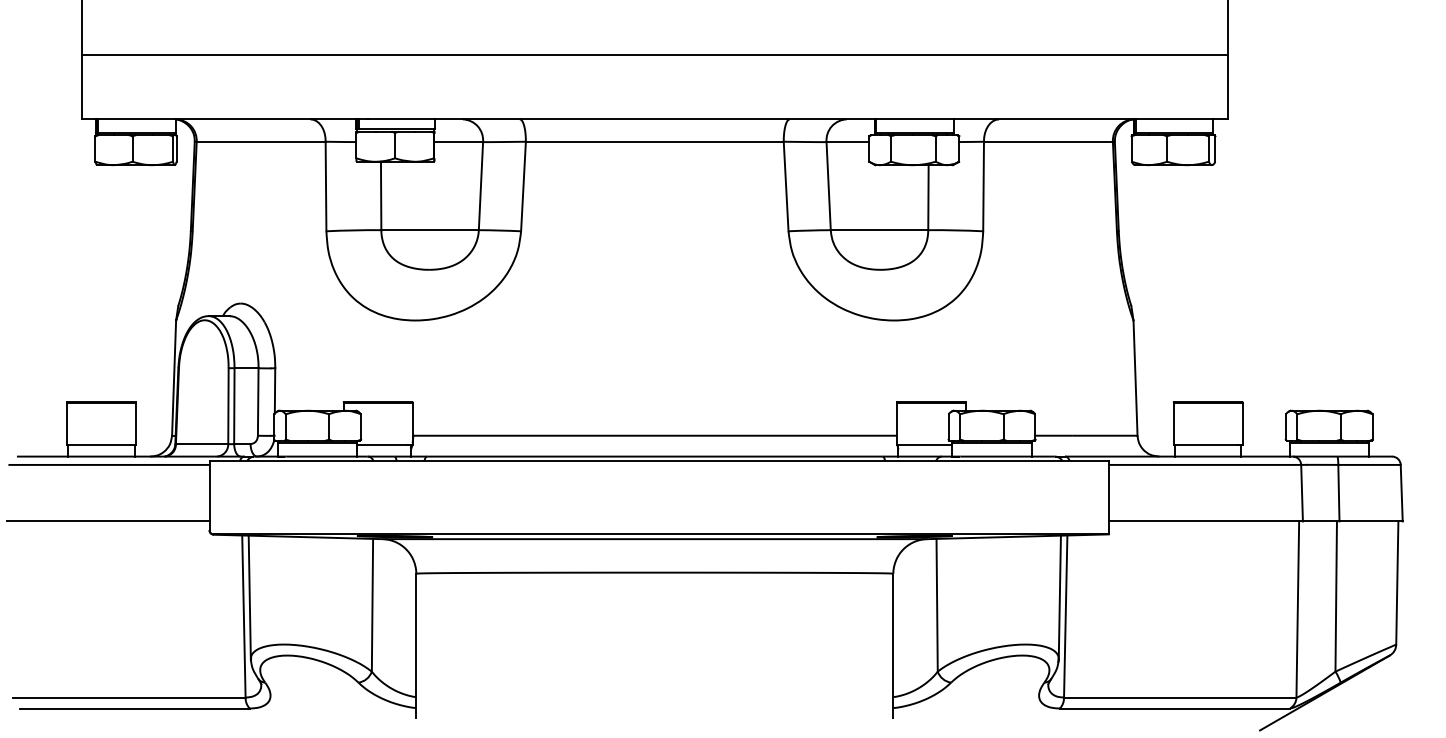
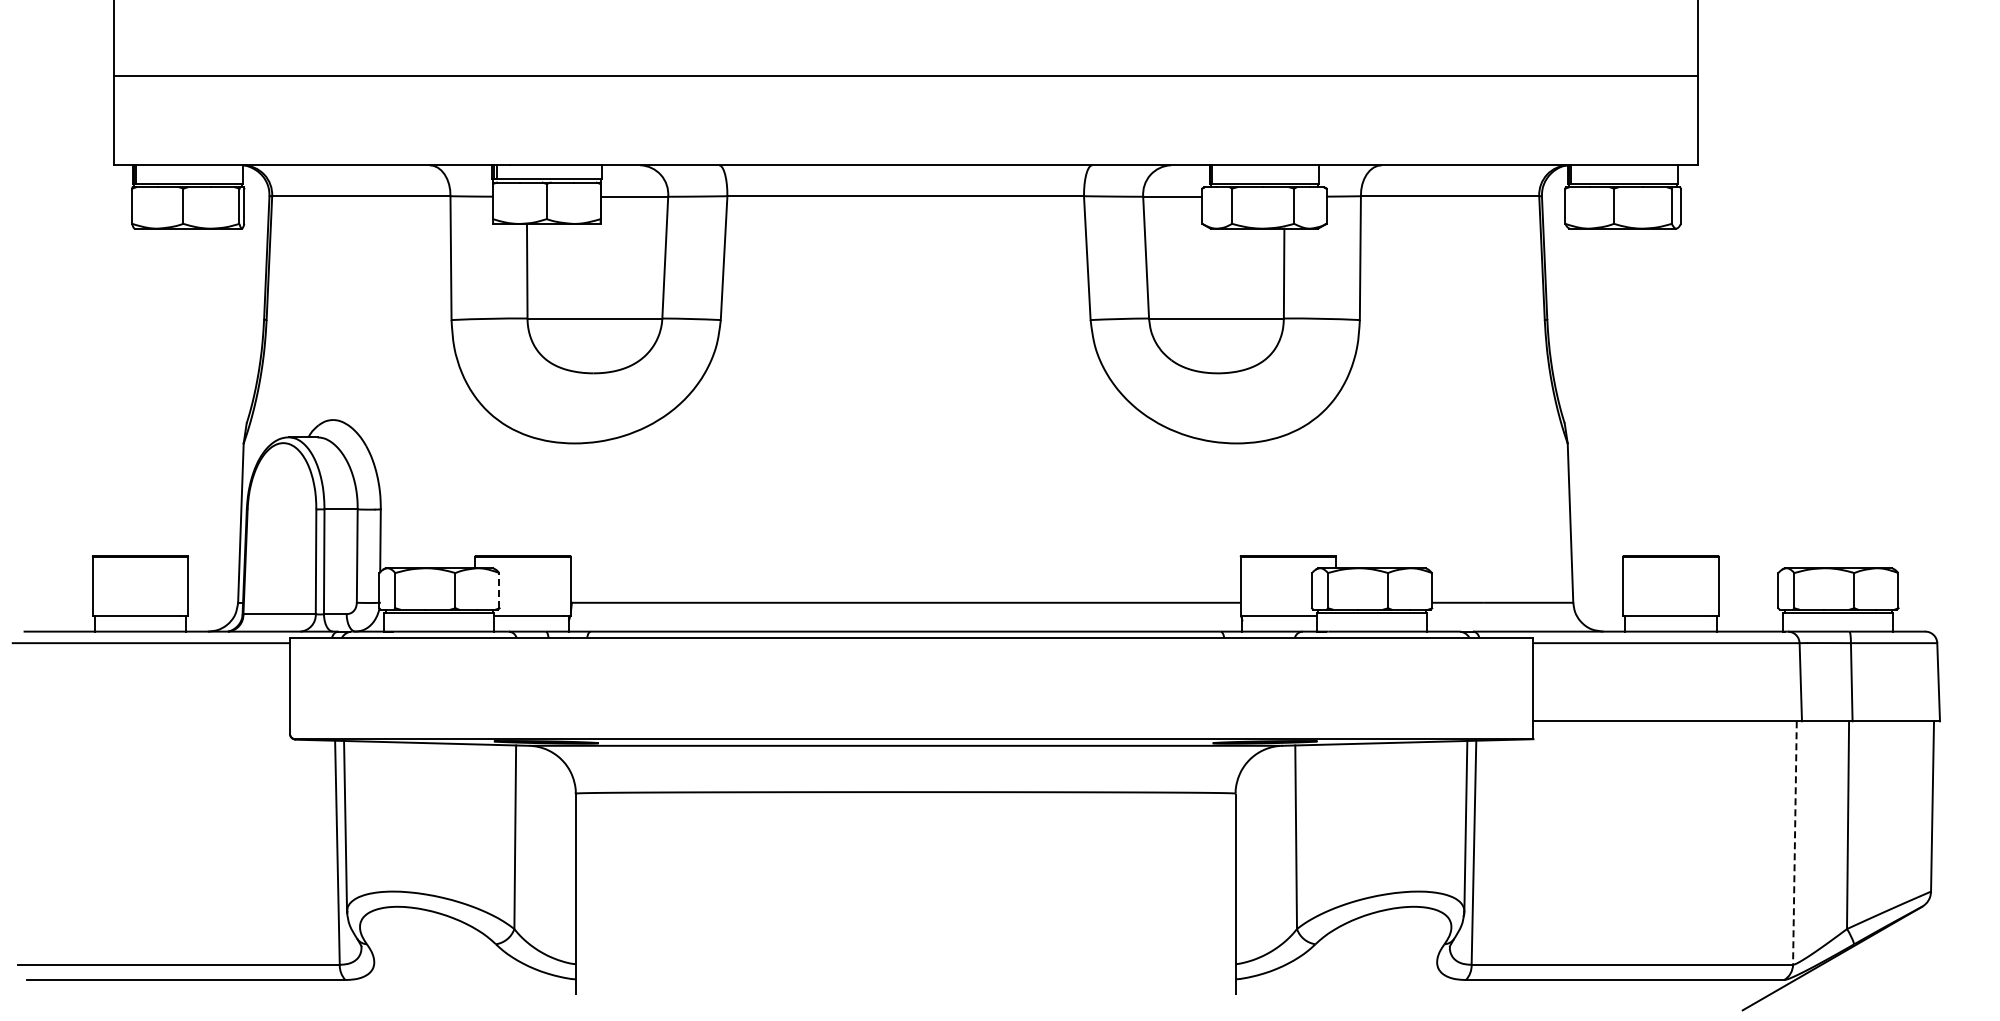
line: (361, 426) -> (499, 590), solid -> dashed
line: (108, 521) -> (149, 721), removed
line: (1297, 609) -> (1794, 843), solid -> dashed

